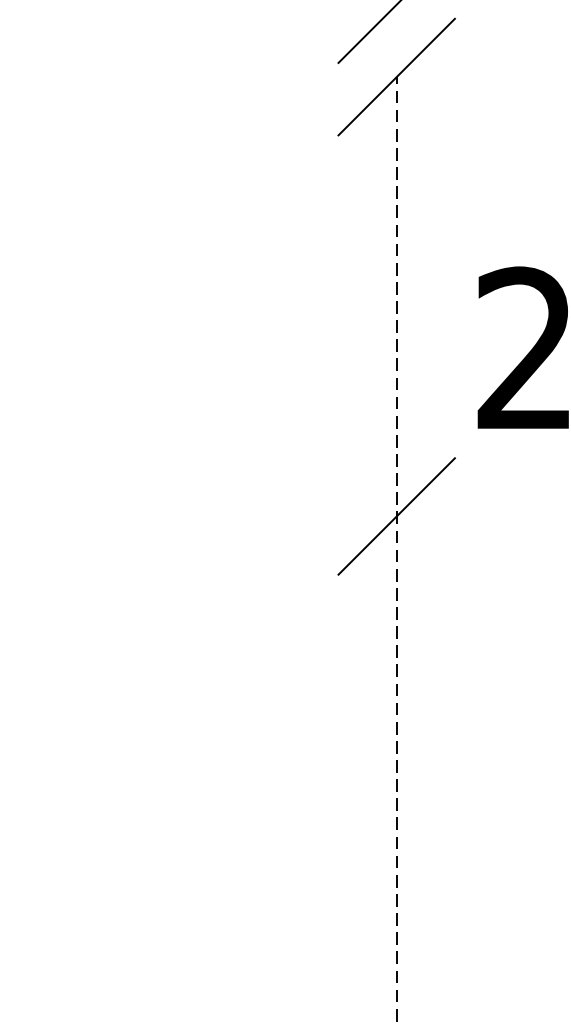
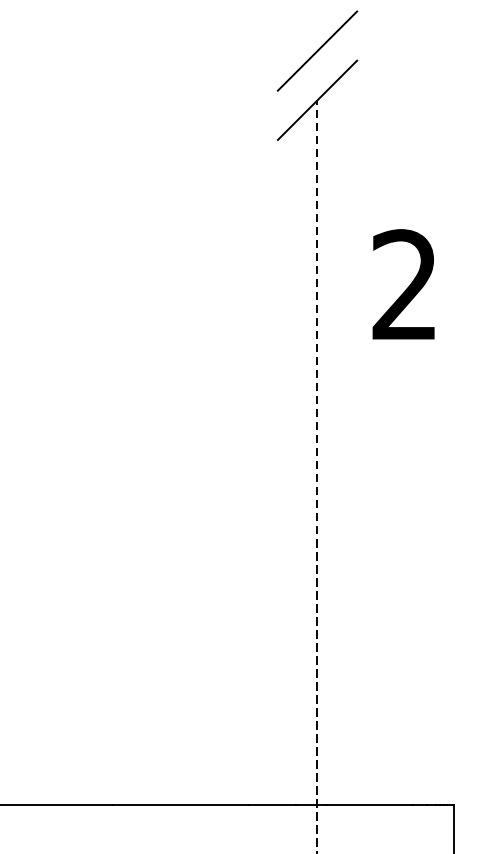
line: (396, 515) -> (317, 398), removed

